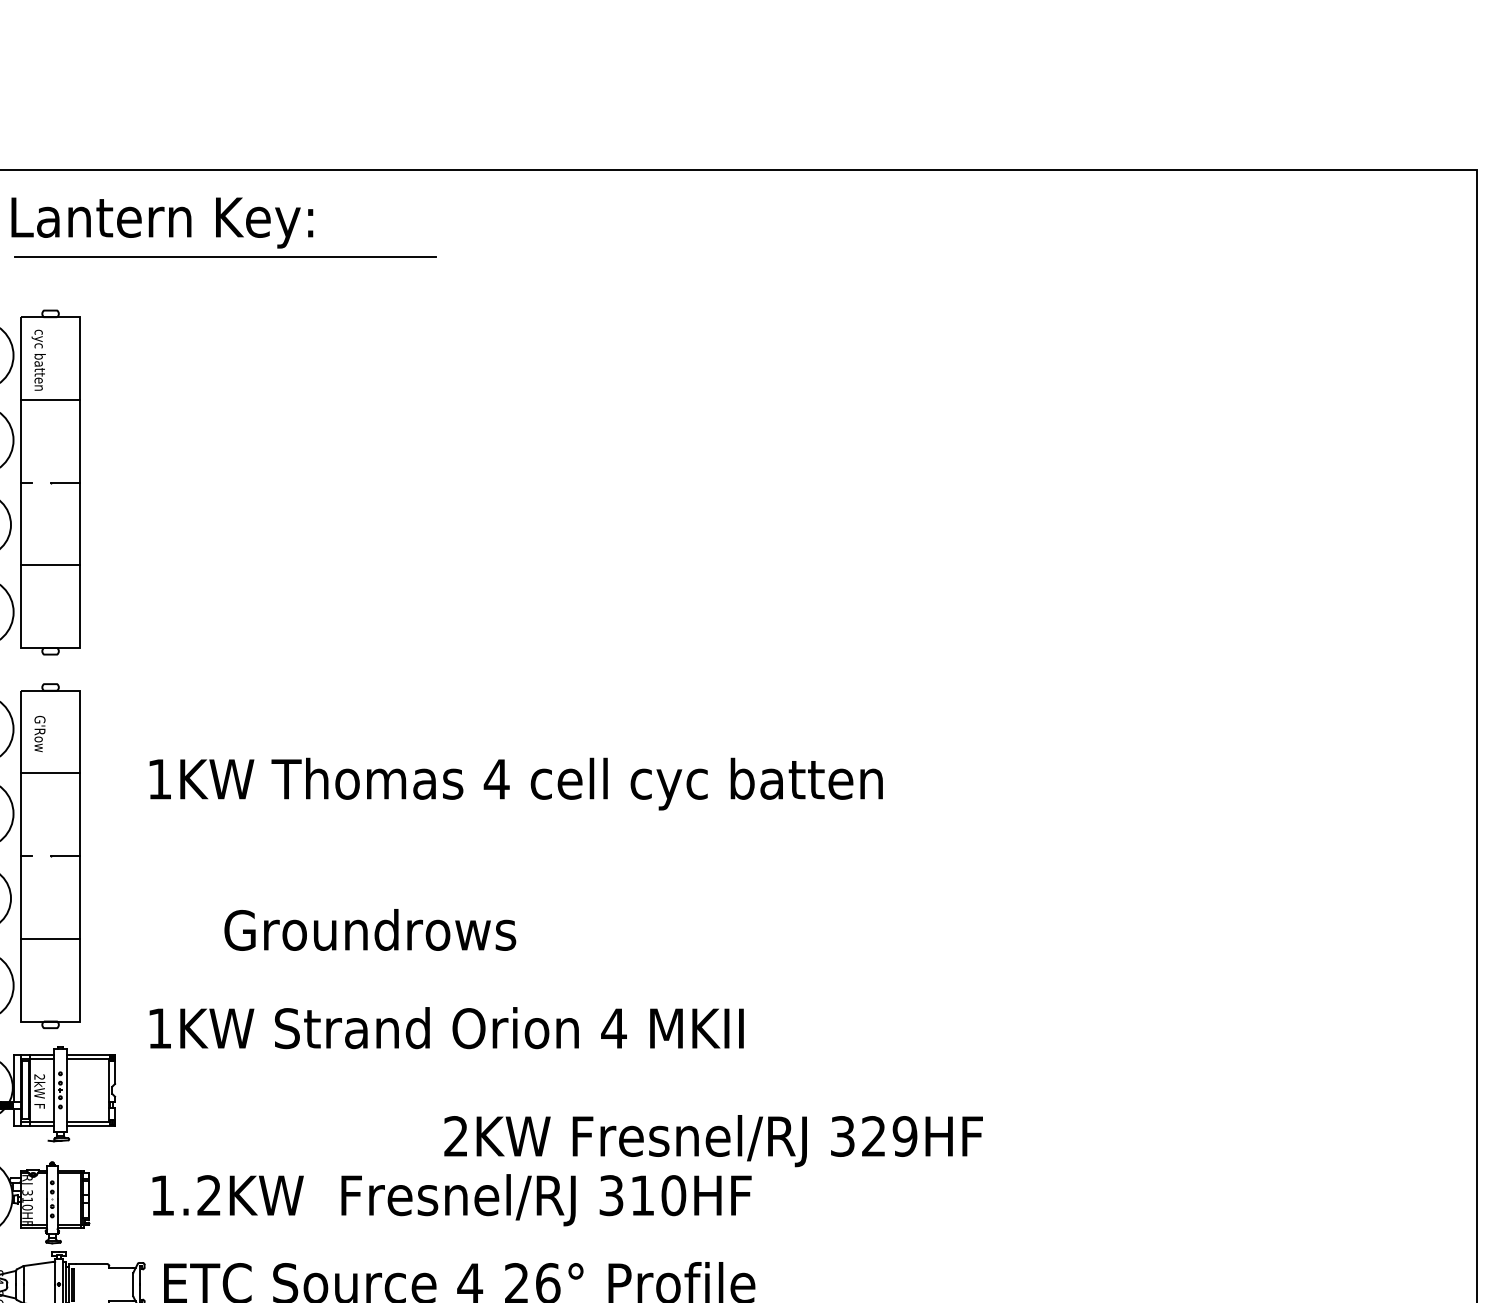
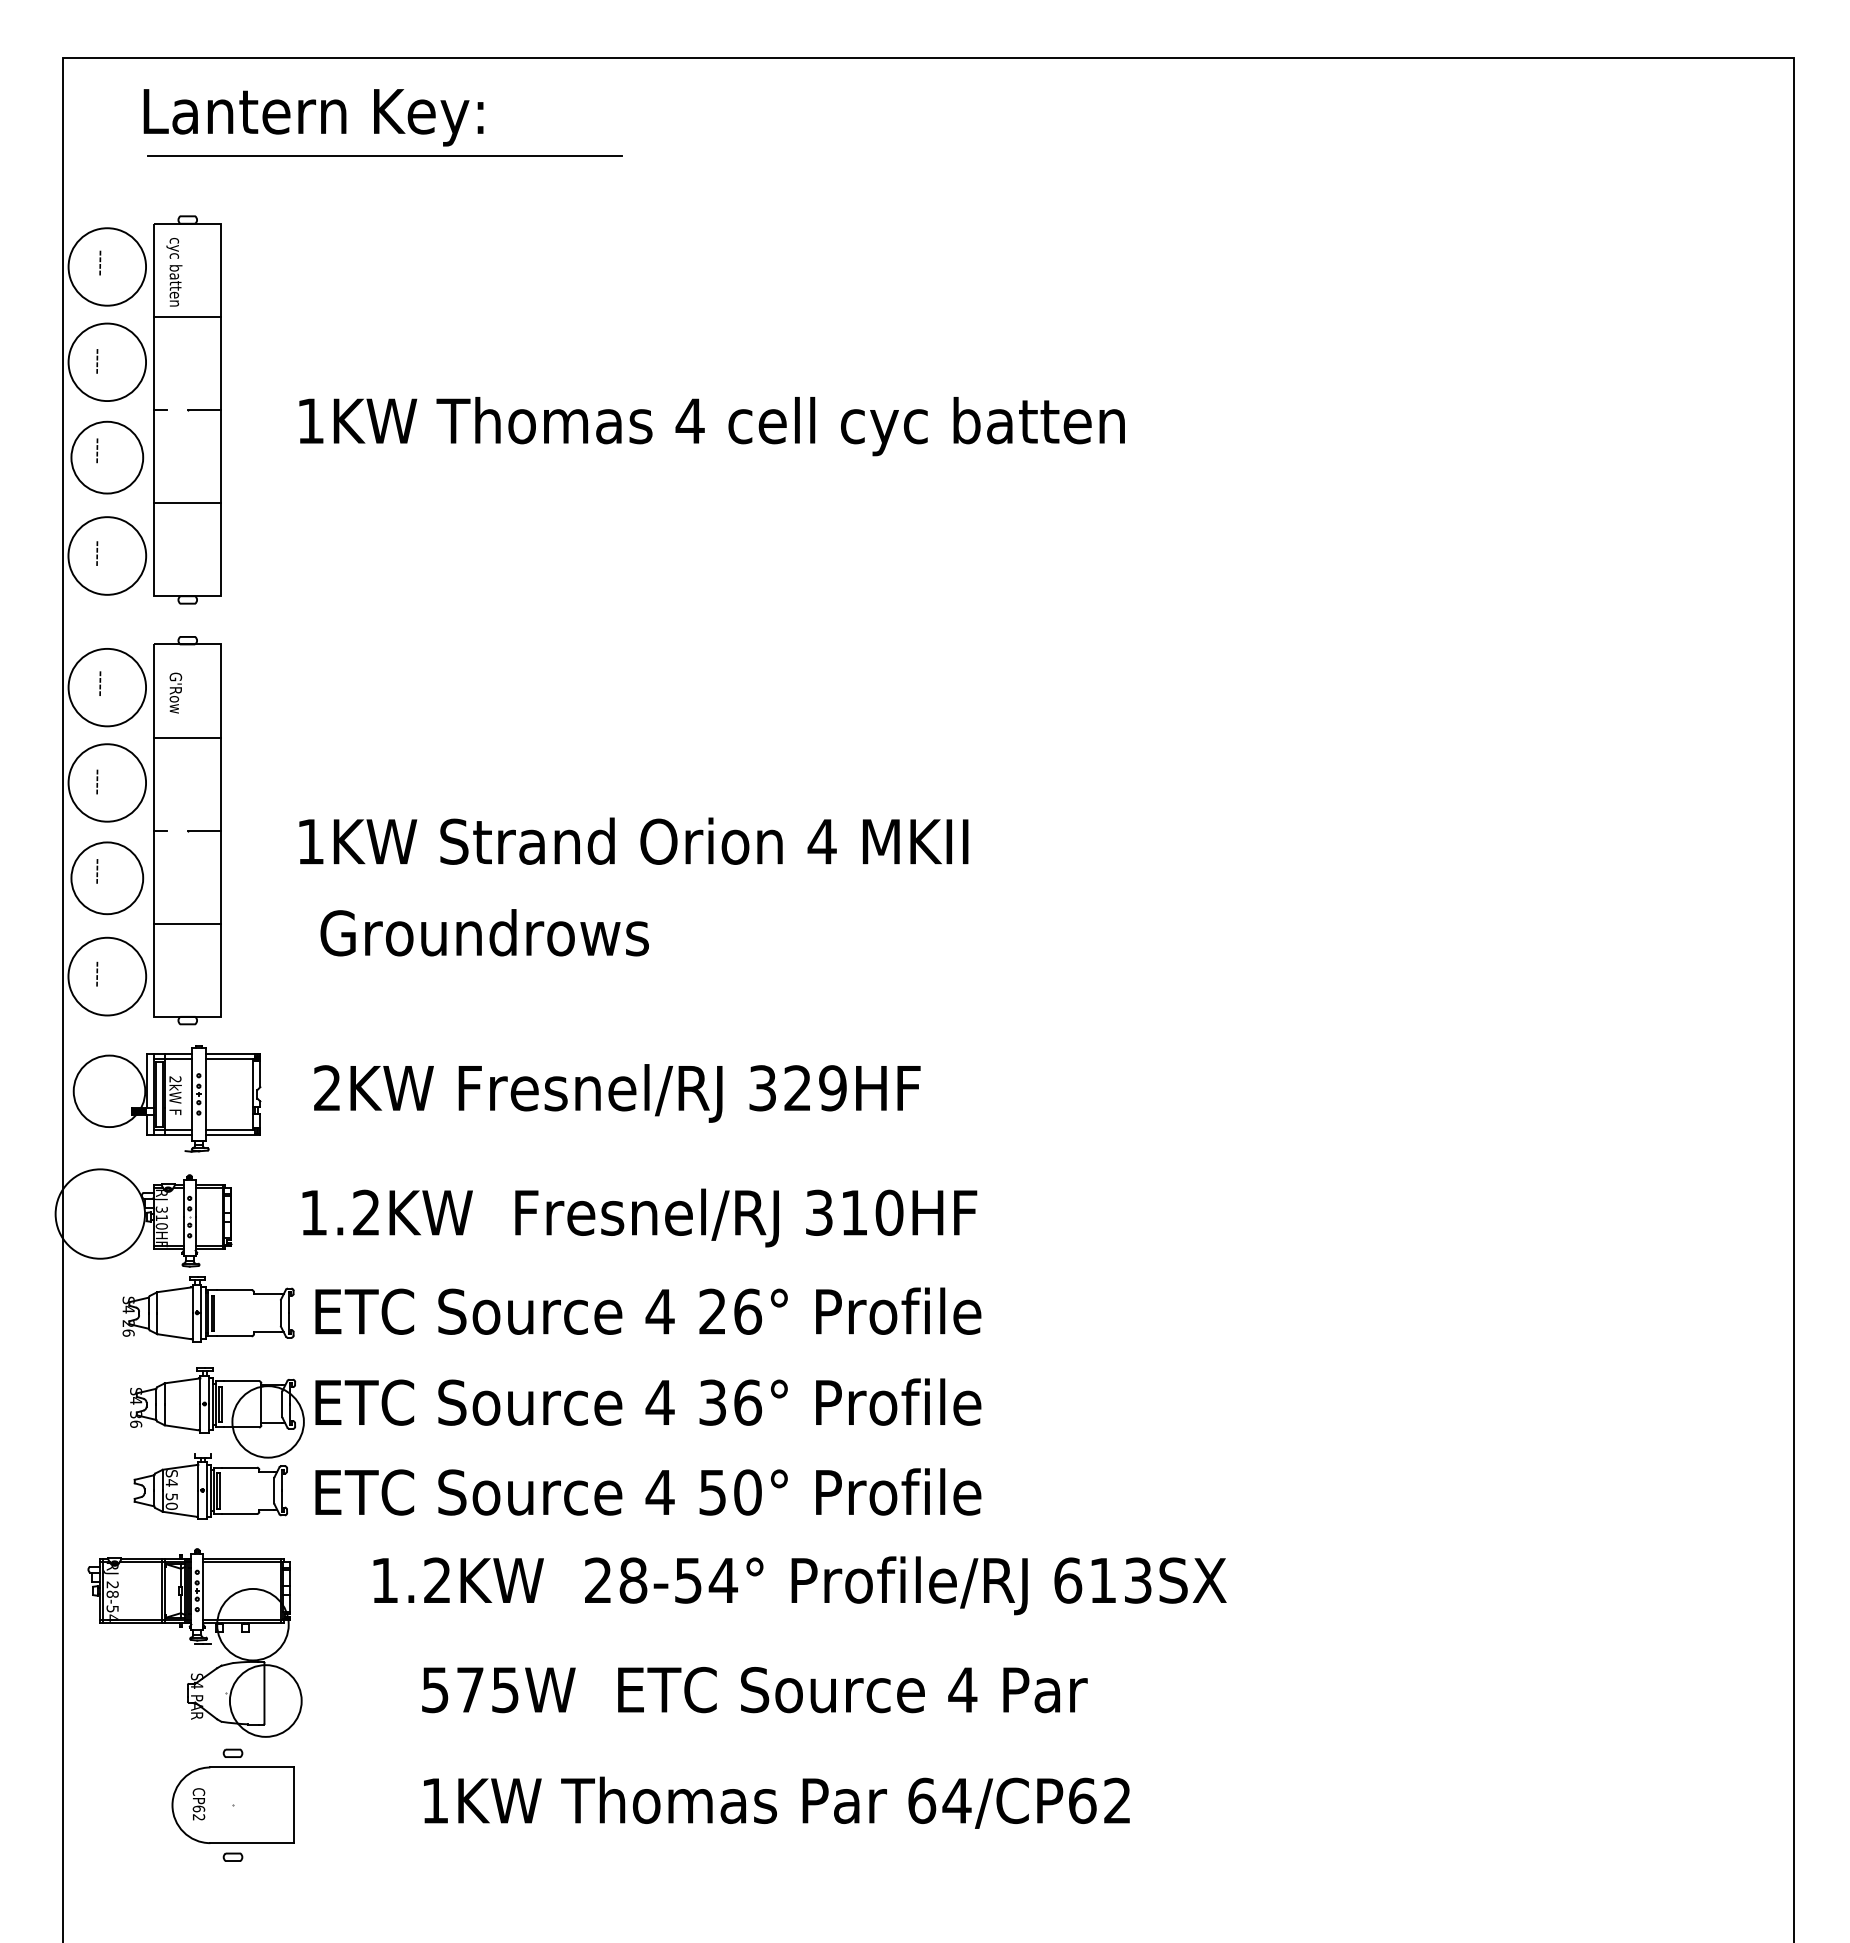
text: (515, 784) -> (711, 426), moved
text: (370, 929) -> (484, 932), moved
text: (446, 1027) -> (633, 840), moved
text: (713, 1141) -> (617, 1093), moved

